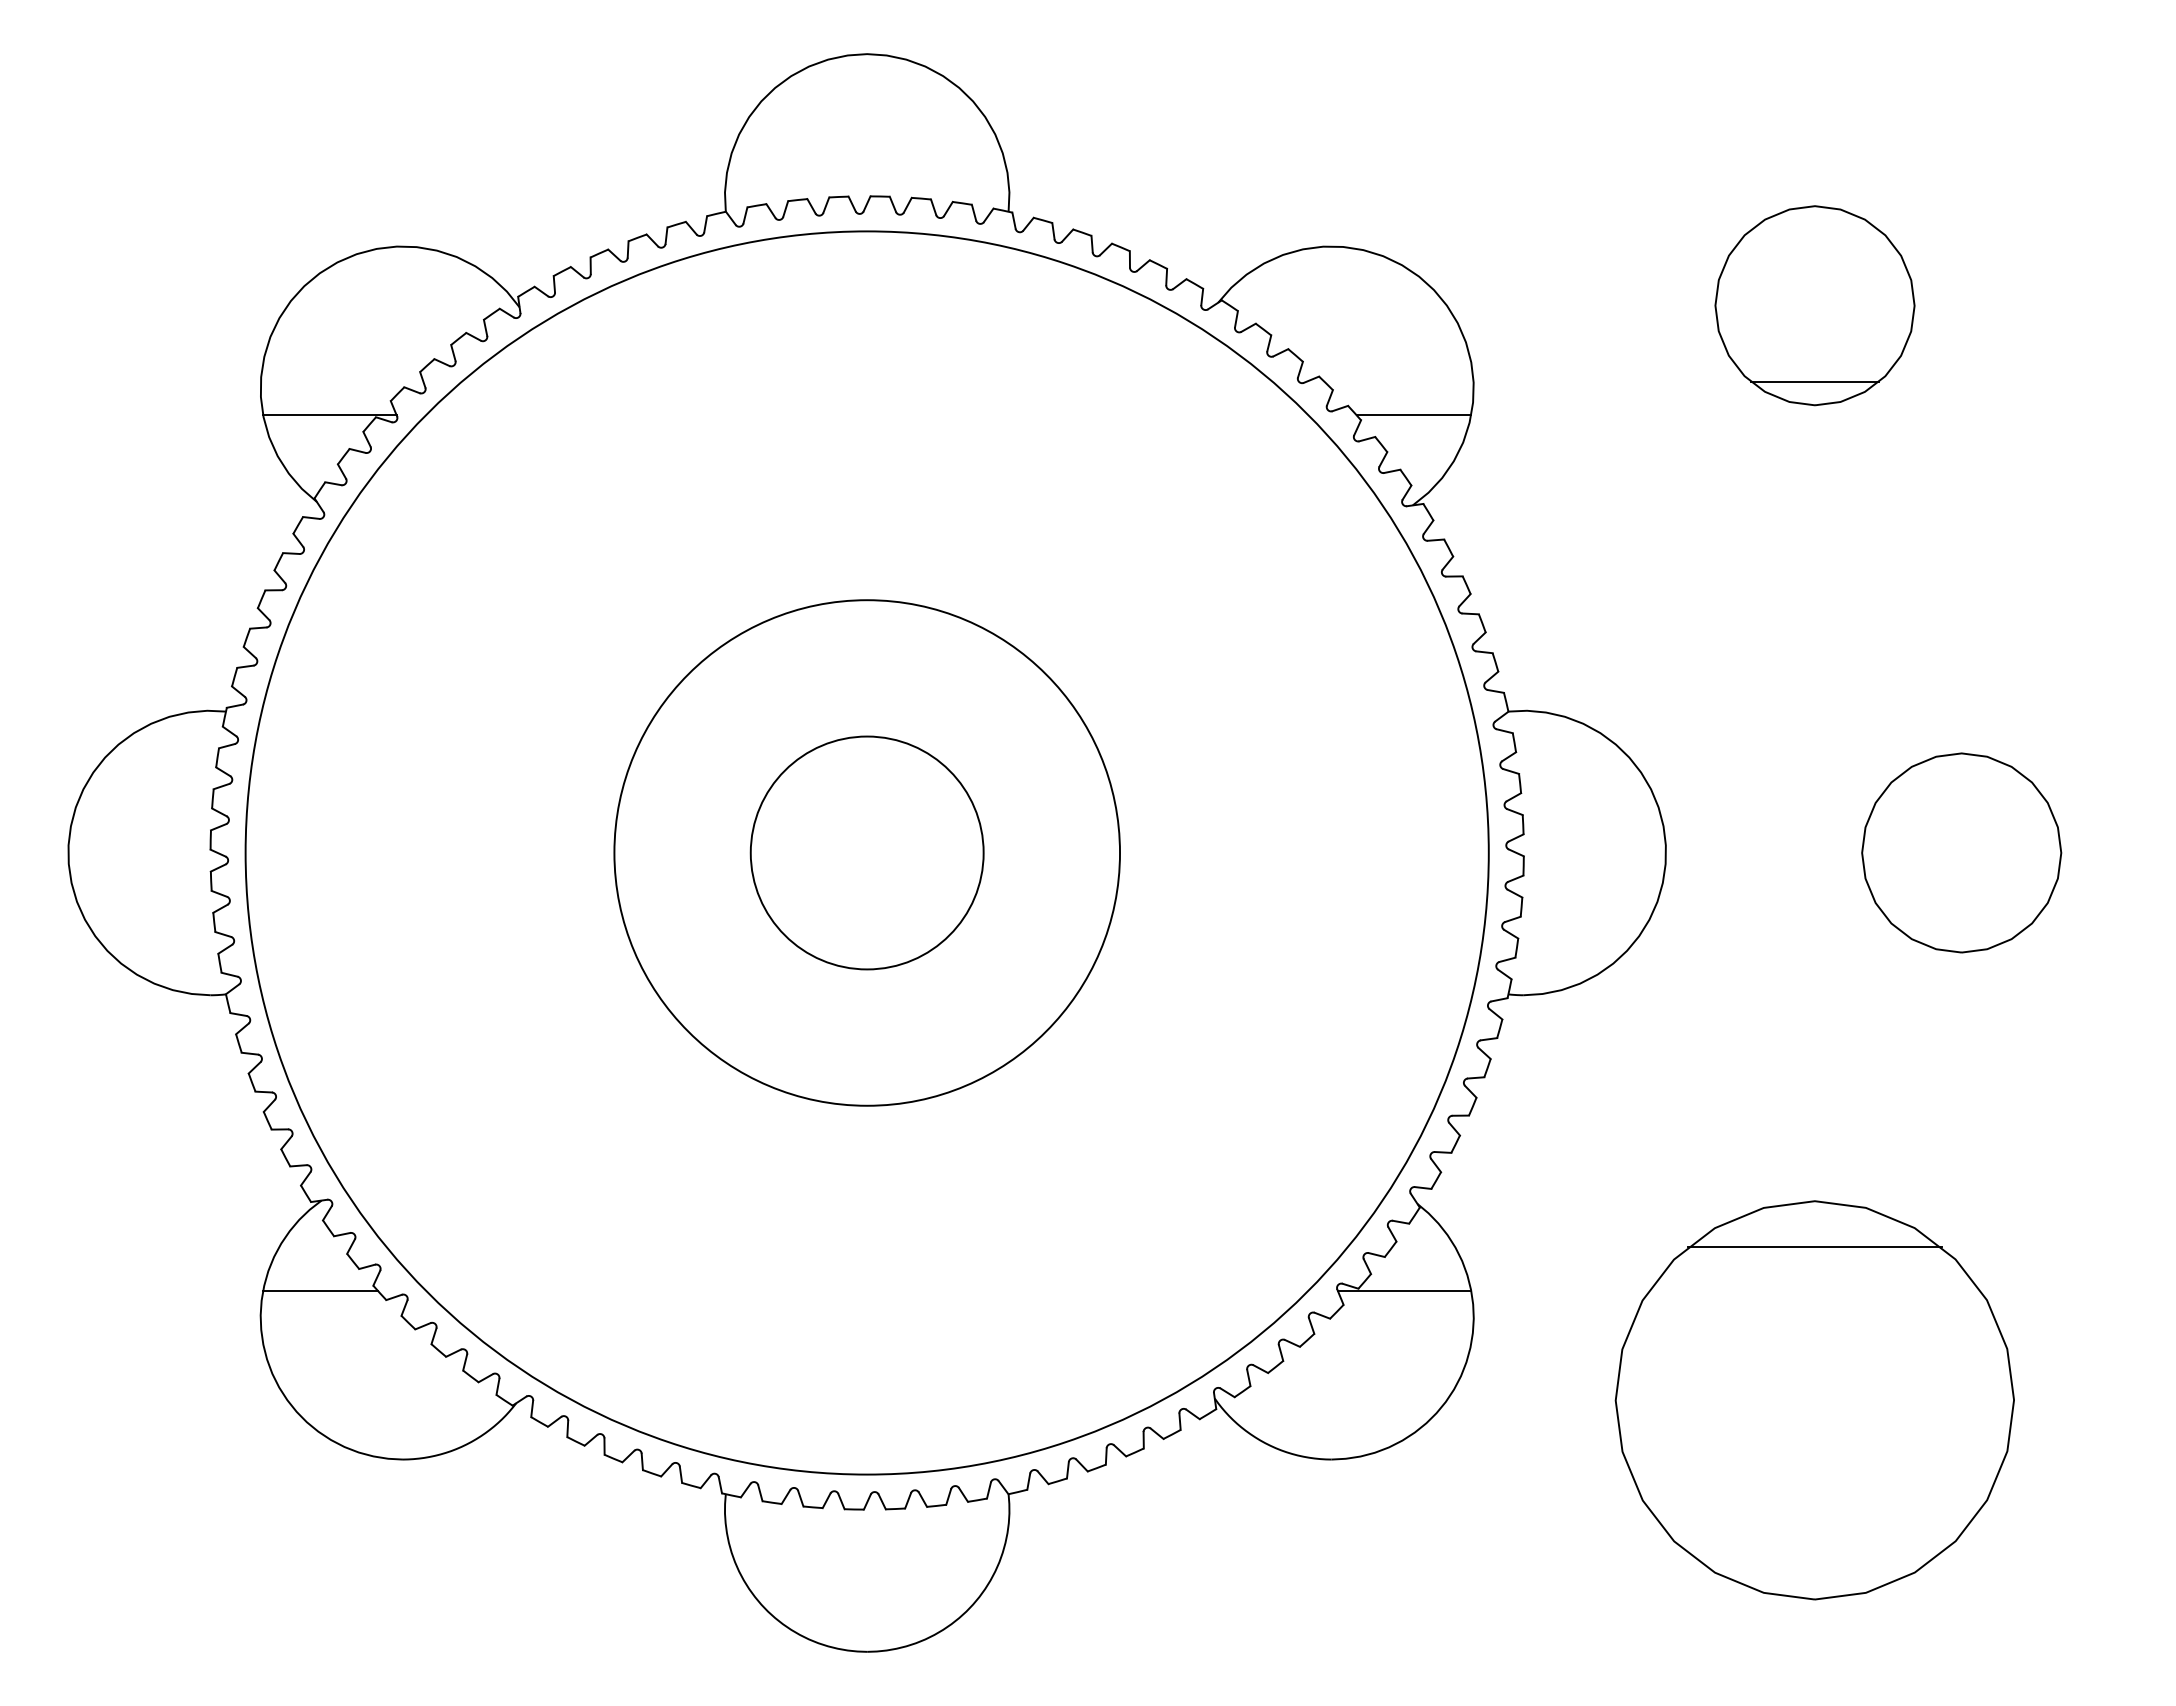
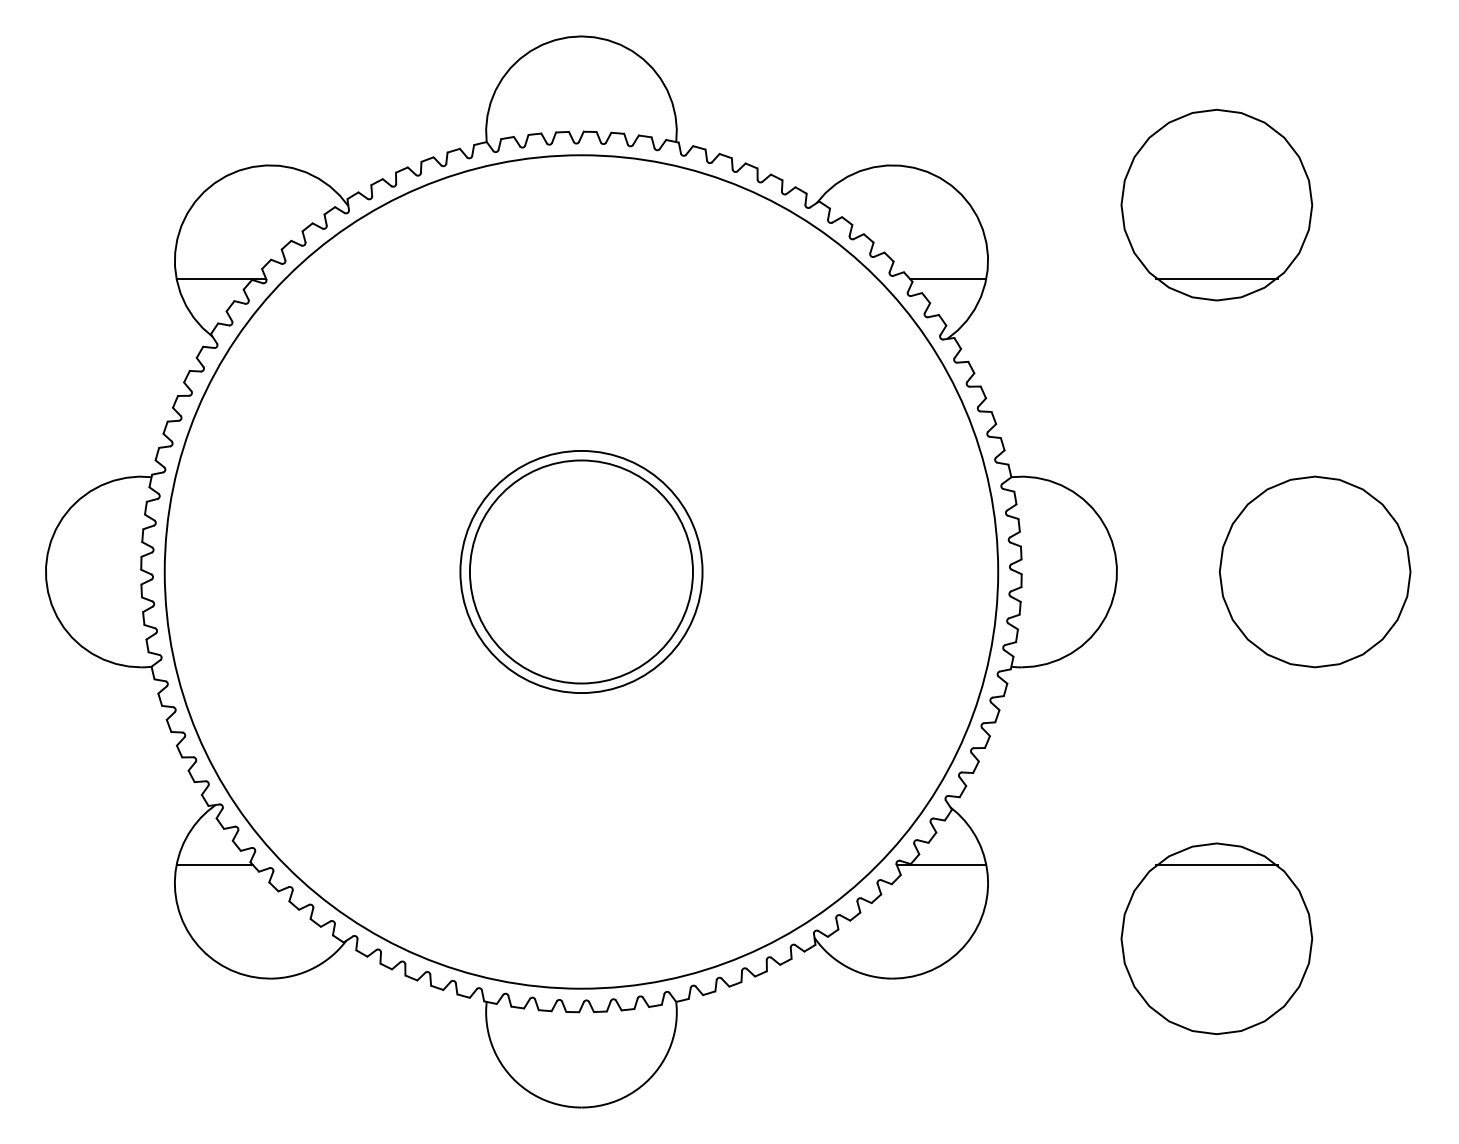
part: (1814, 304) -> (1216, 204), size x1.43
circle: (867, 852) -> (581, 571), size x0.71
circle: (867, 852) -> (581, 571), size x1.43
part: (1962, 852) -> (1315, 571), size x1.43
part: (1814, 1399) -> (1216, 938), size x0.71

